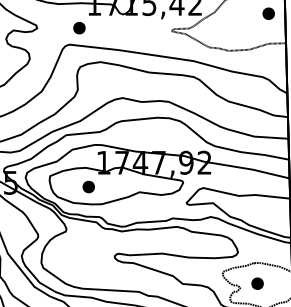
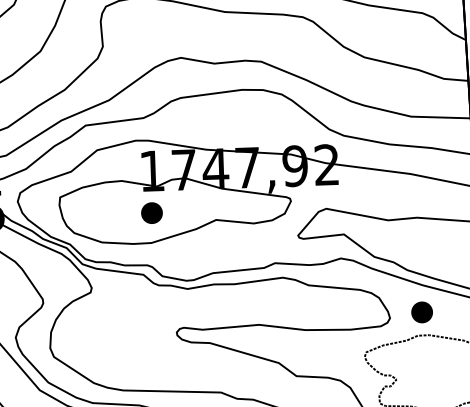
part: (88, 186) -> (151, 212), moved
part: (257, 283) -> (421, 312), moved

